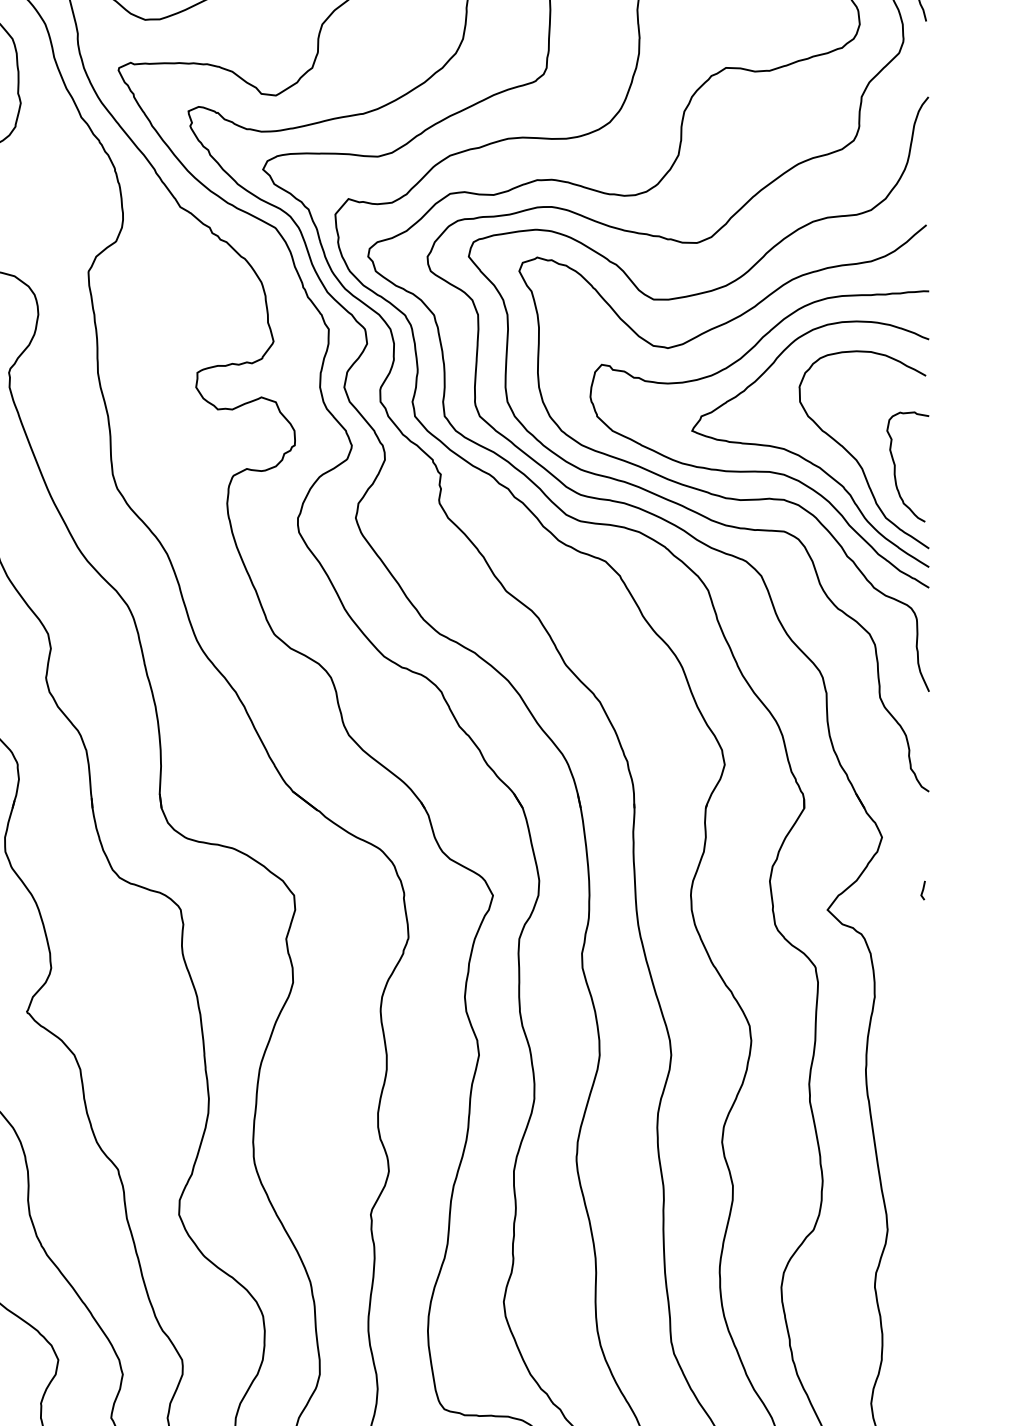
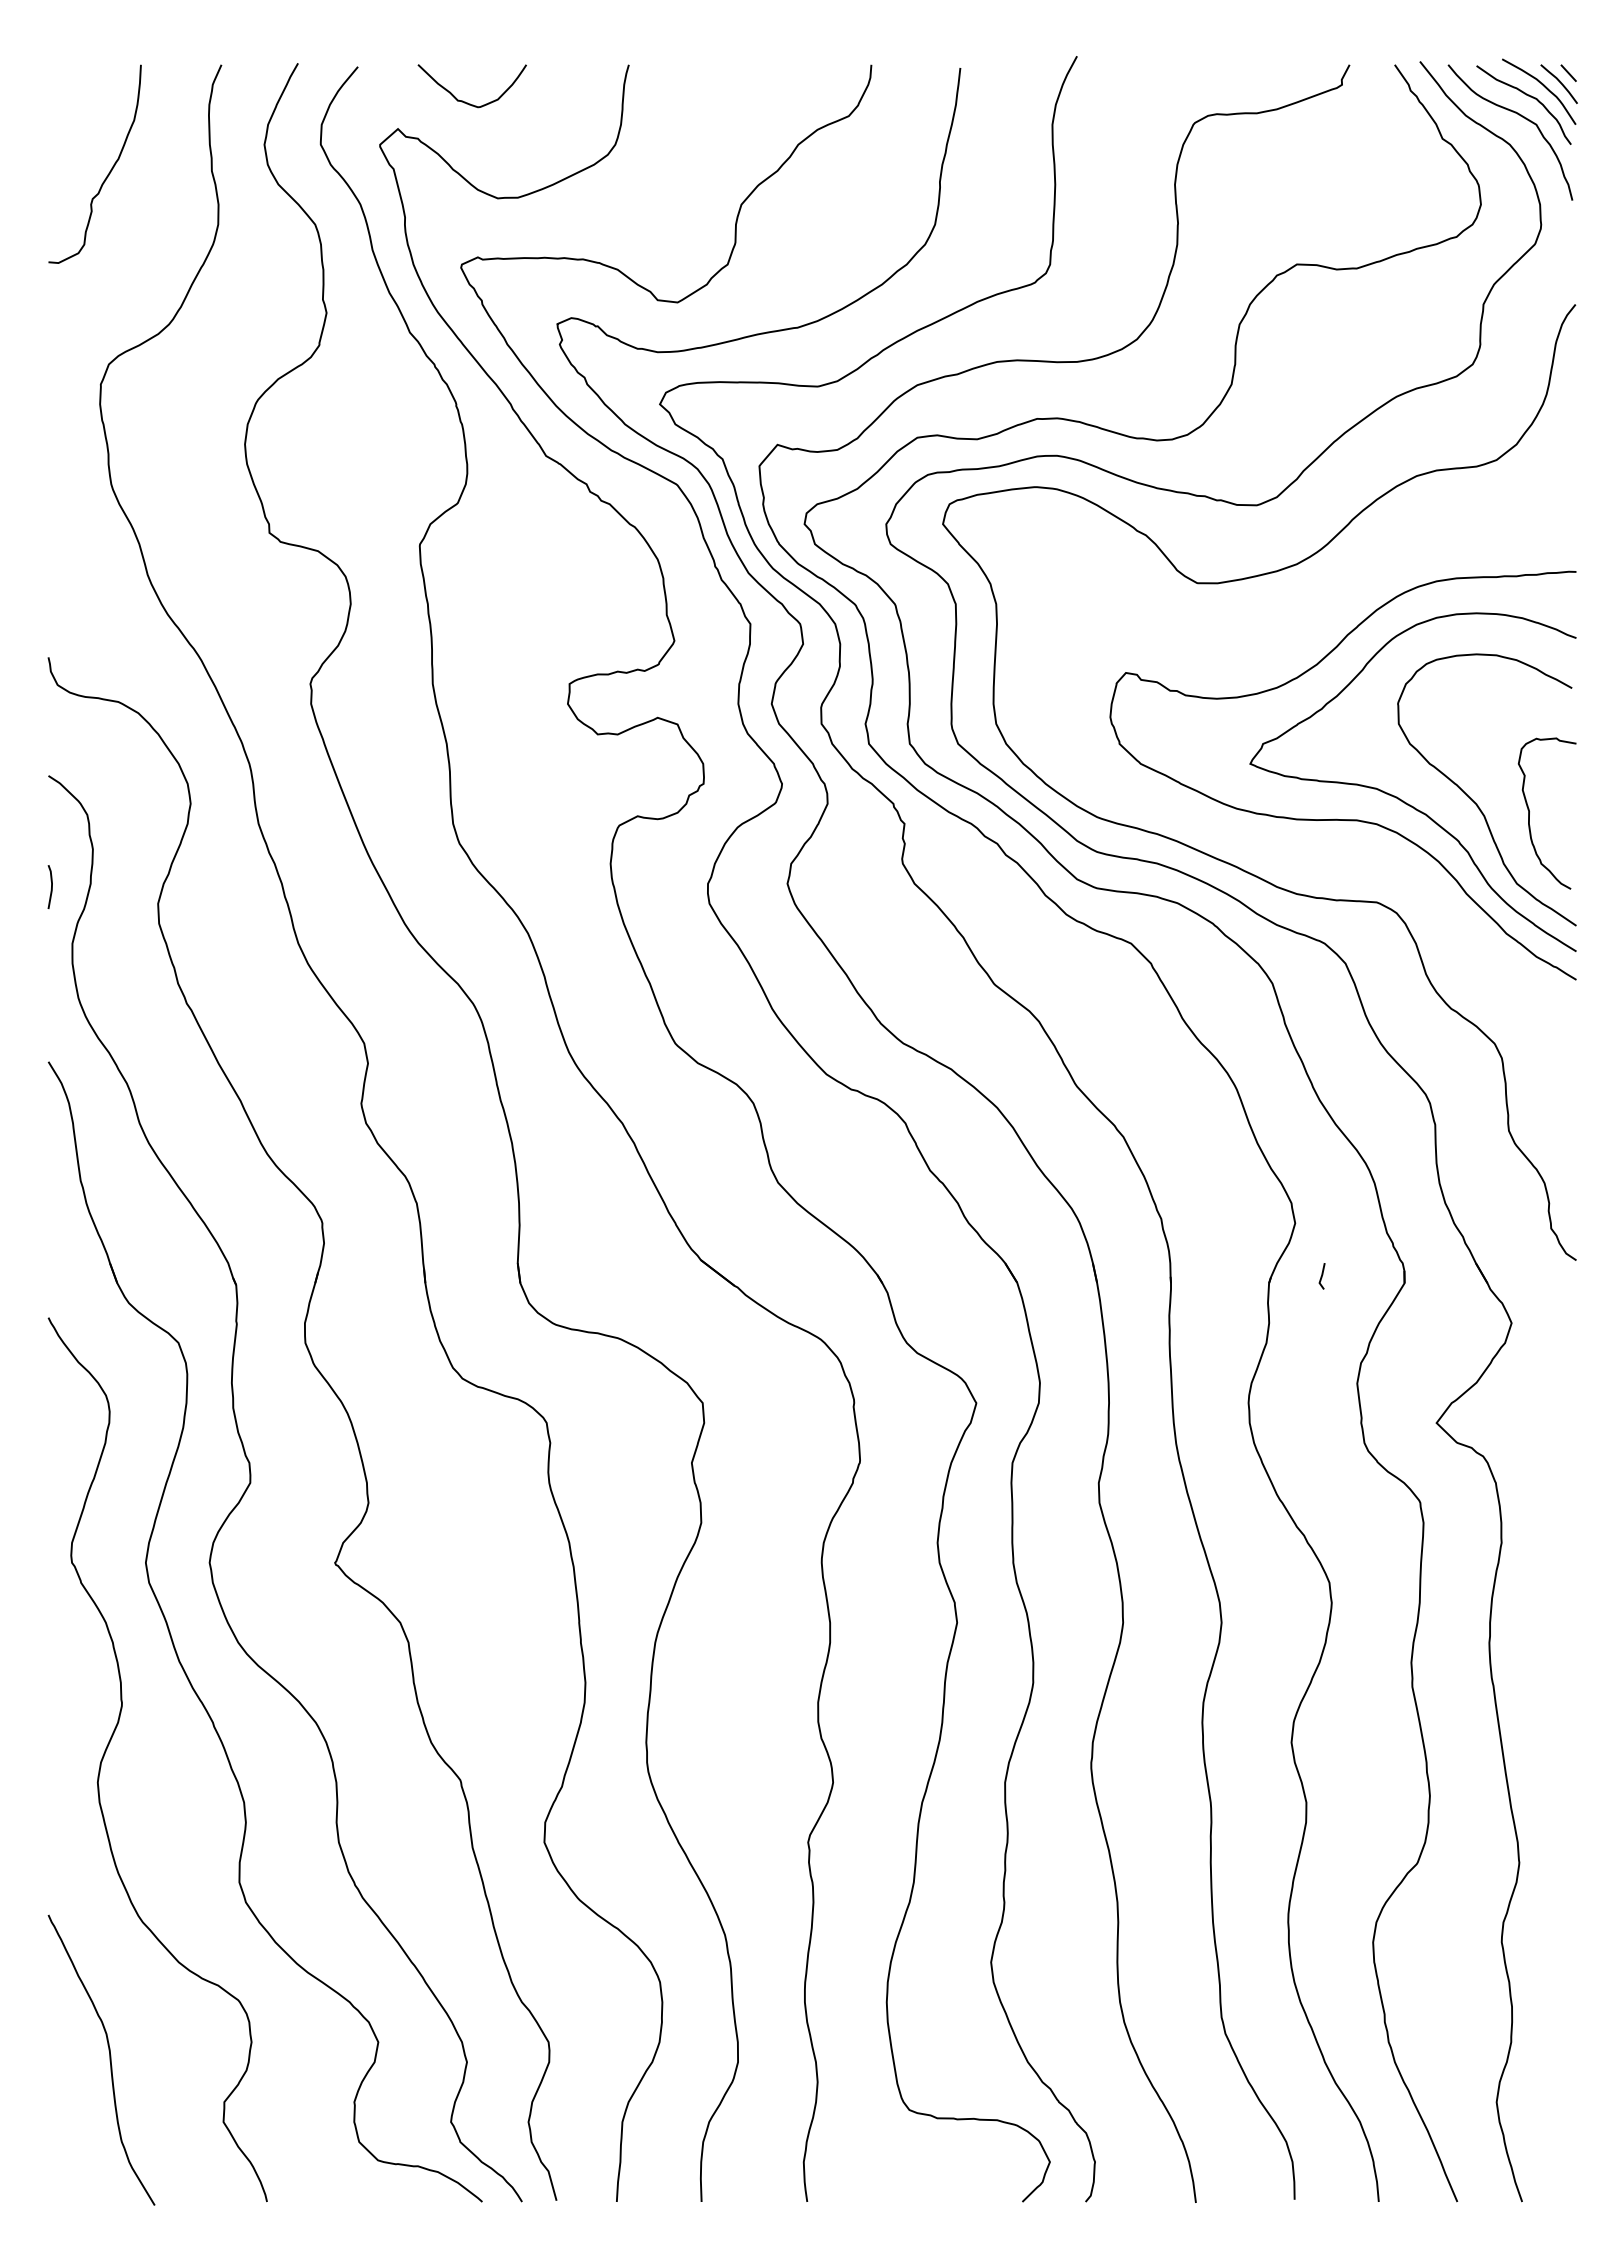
curve: (714, 493) -> (1280, 850), removed
line: (922, 890) -> (1321, 1276), moved

